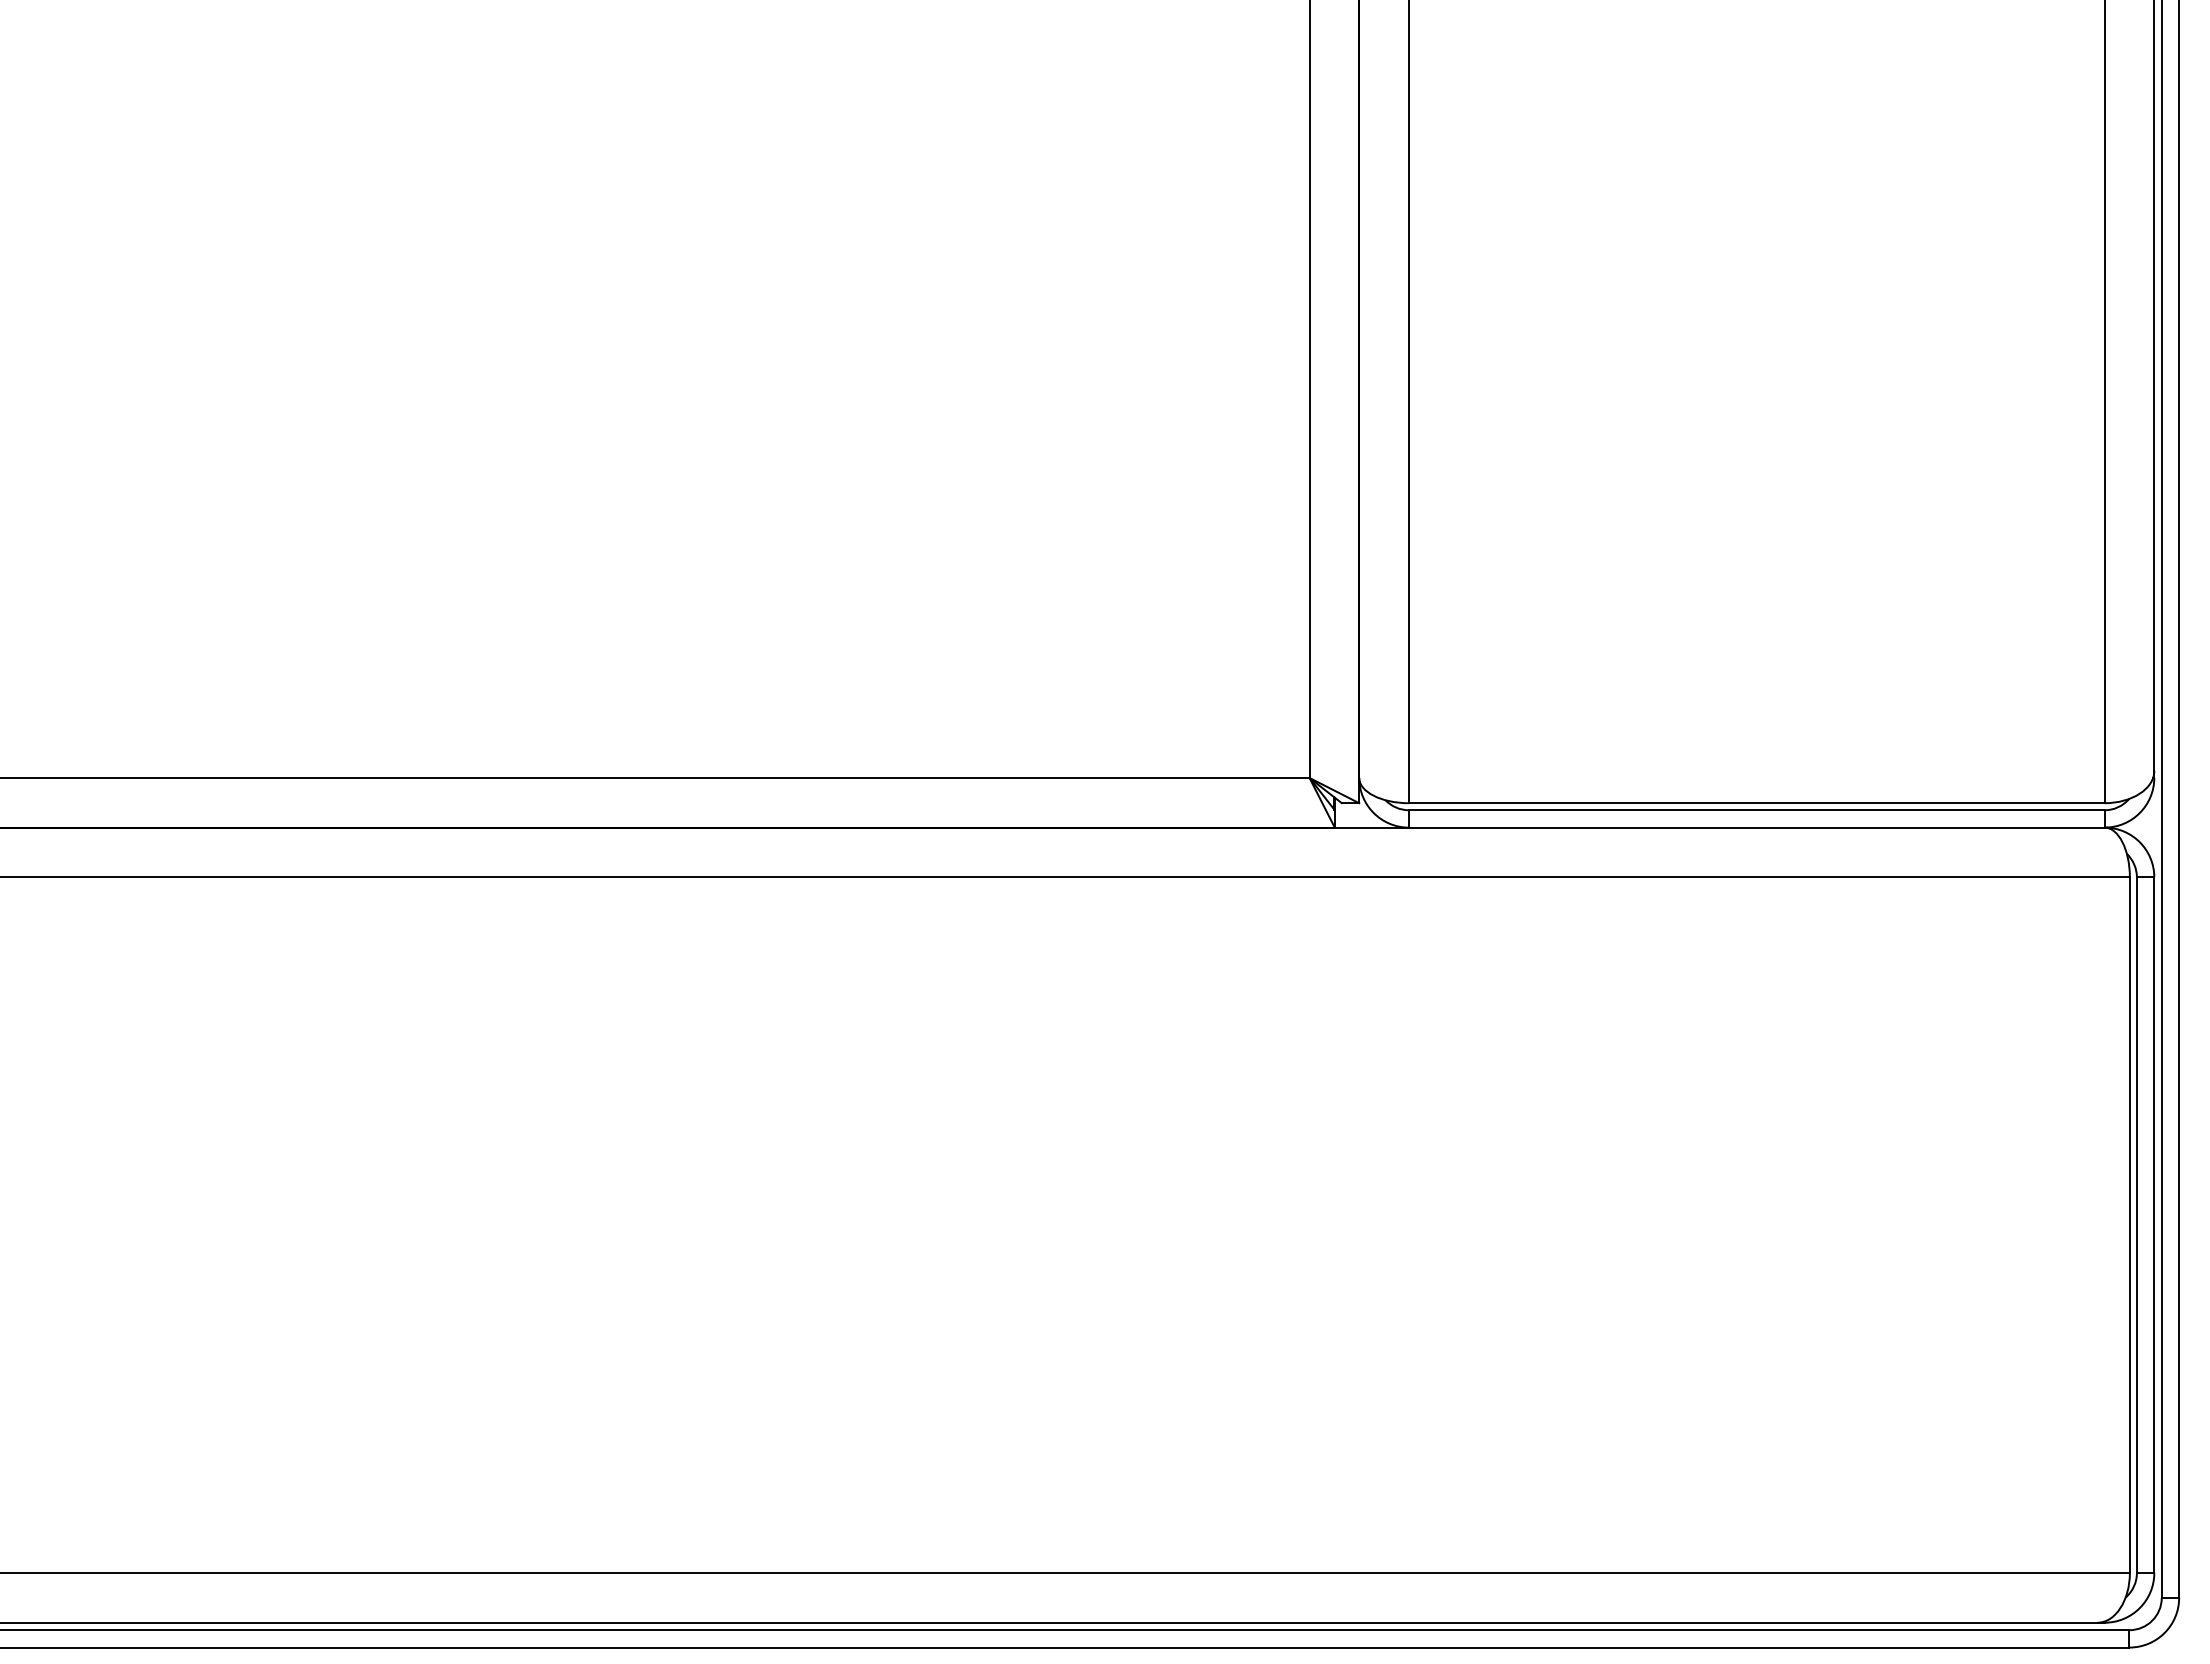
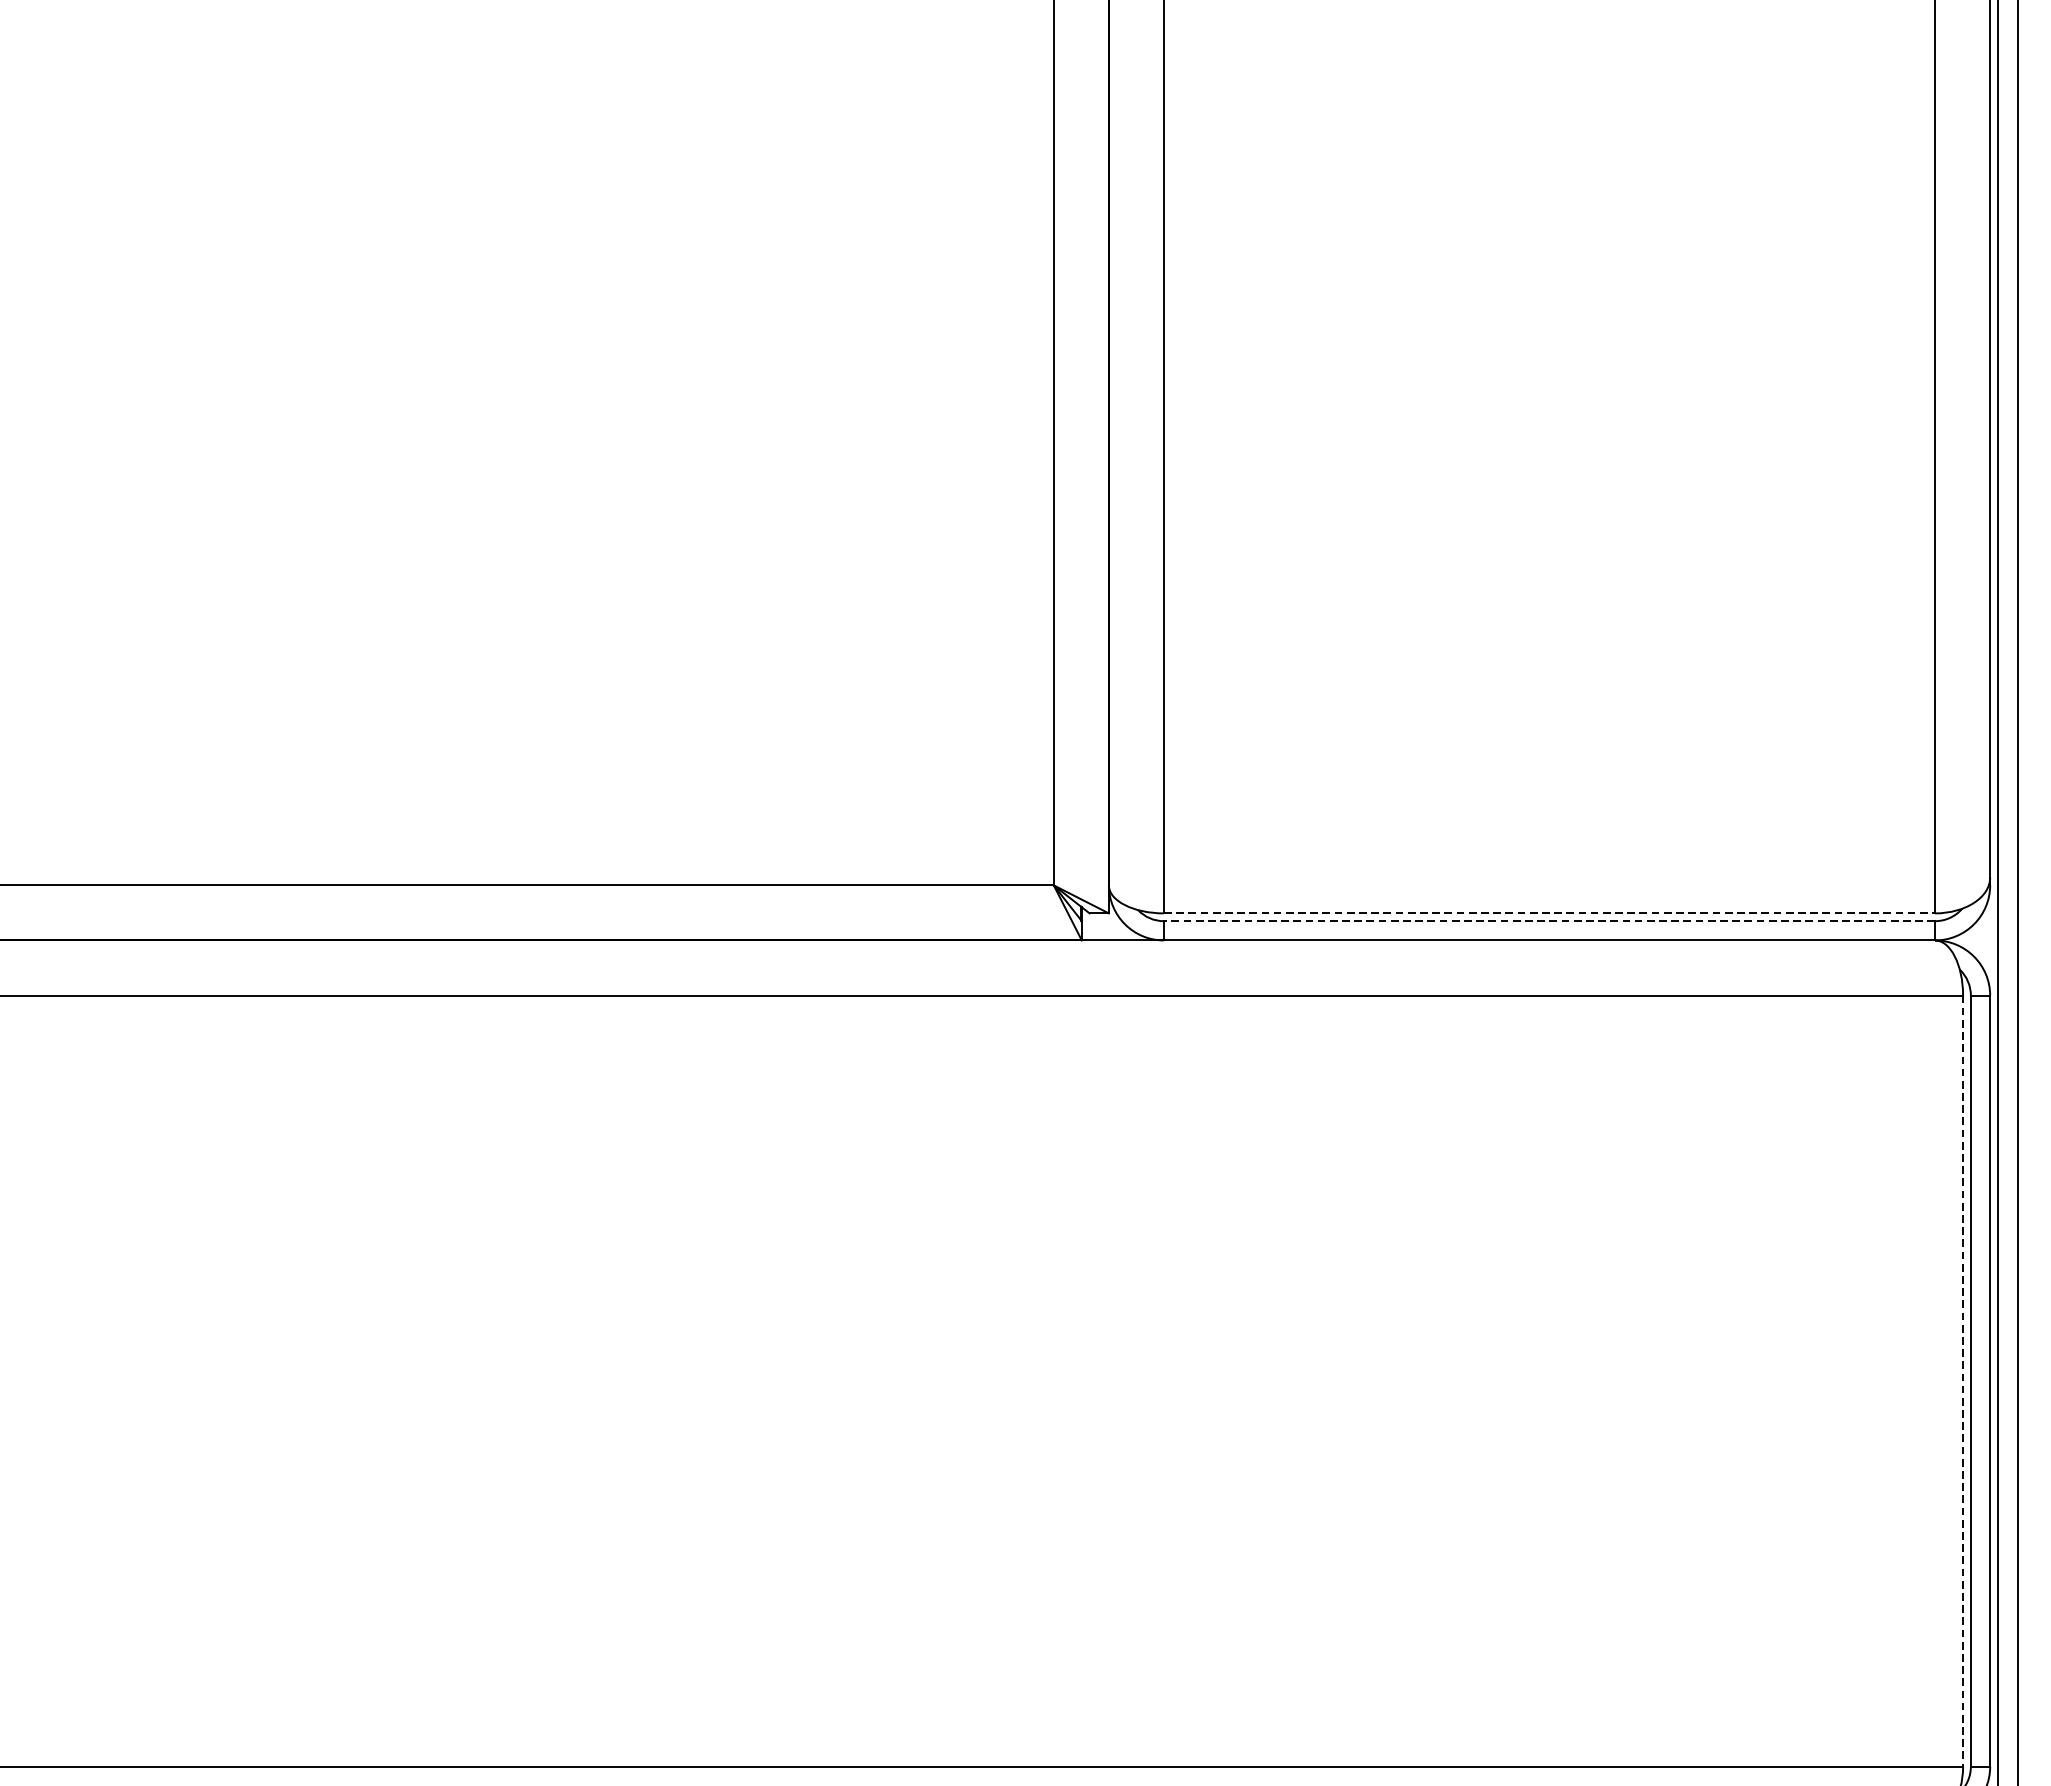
line: (1756, 803) -> (1549, 913), solid -> dashed
line: (1756, 810) -> (1549, 921), solid -> dashed
line: (2129, 1225) -> (1962, 1381), solid -> dashed

